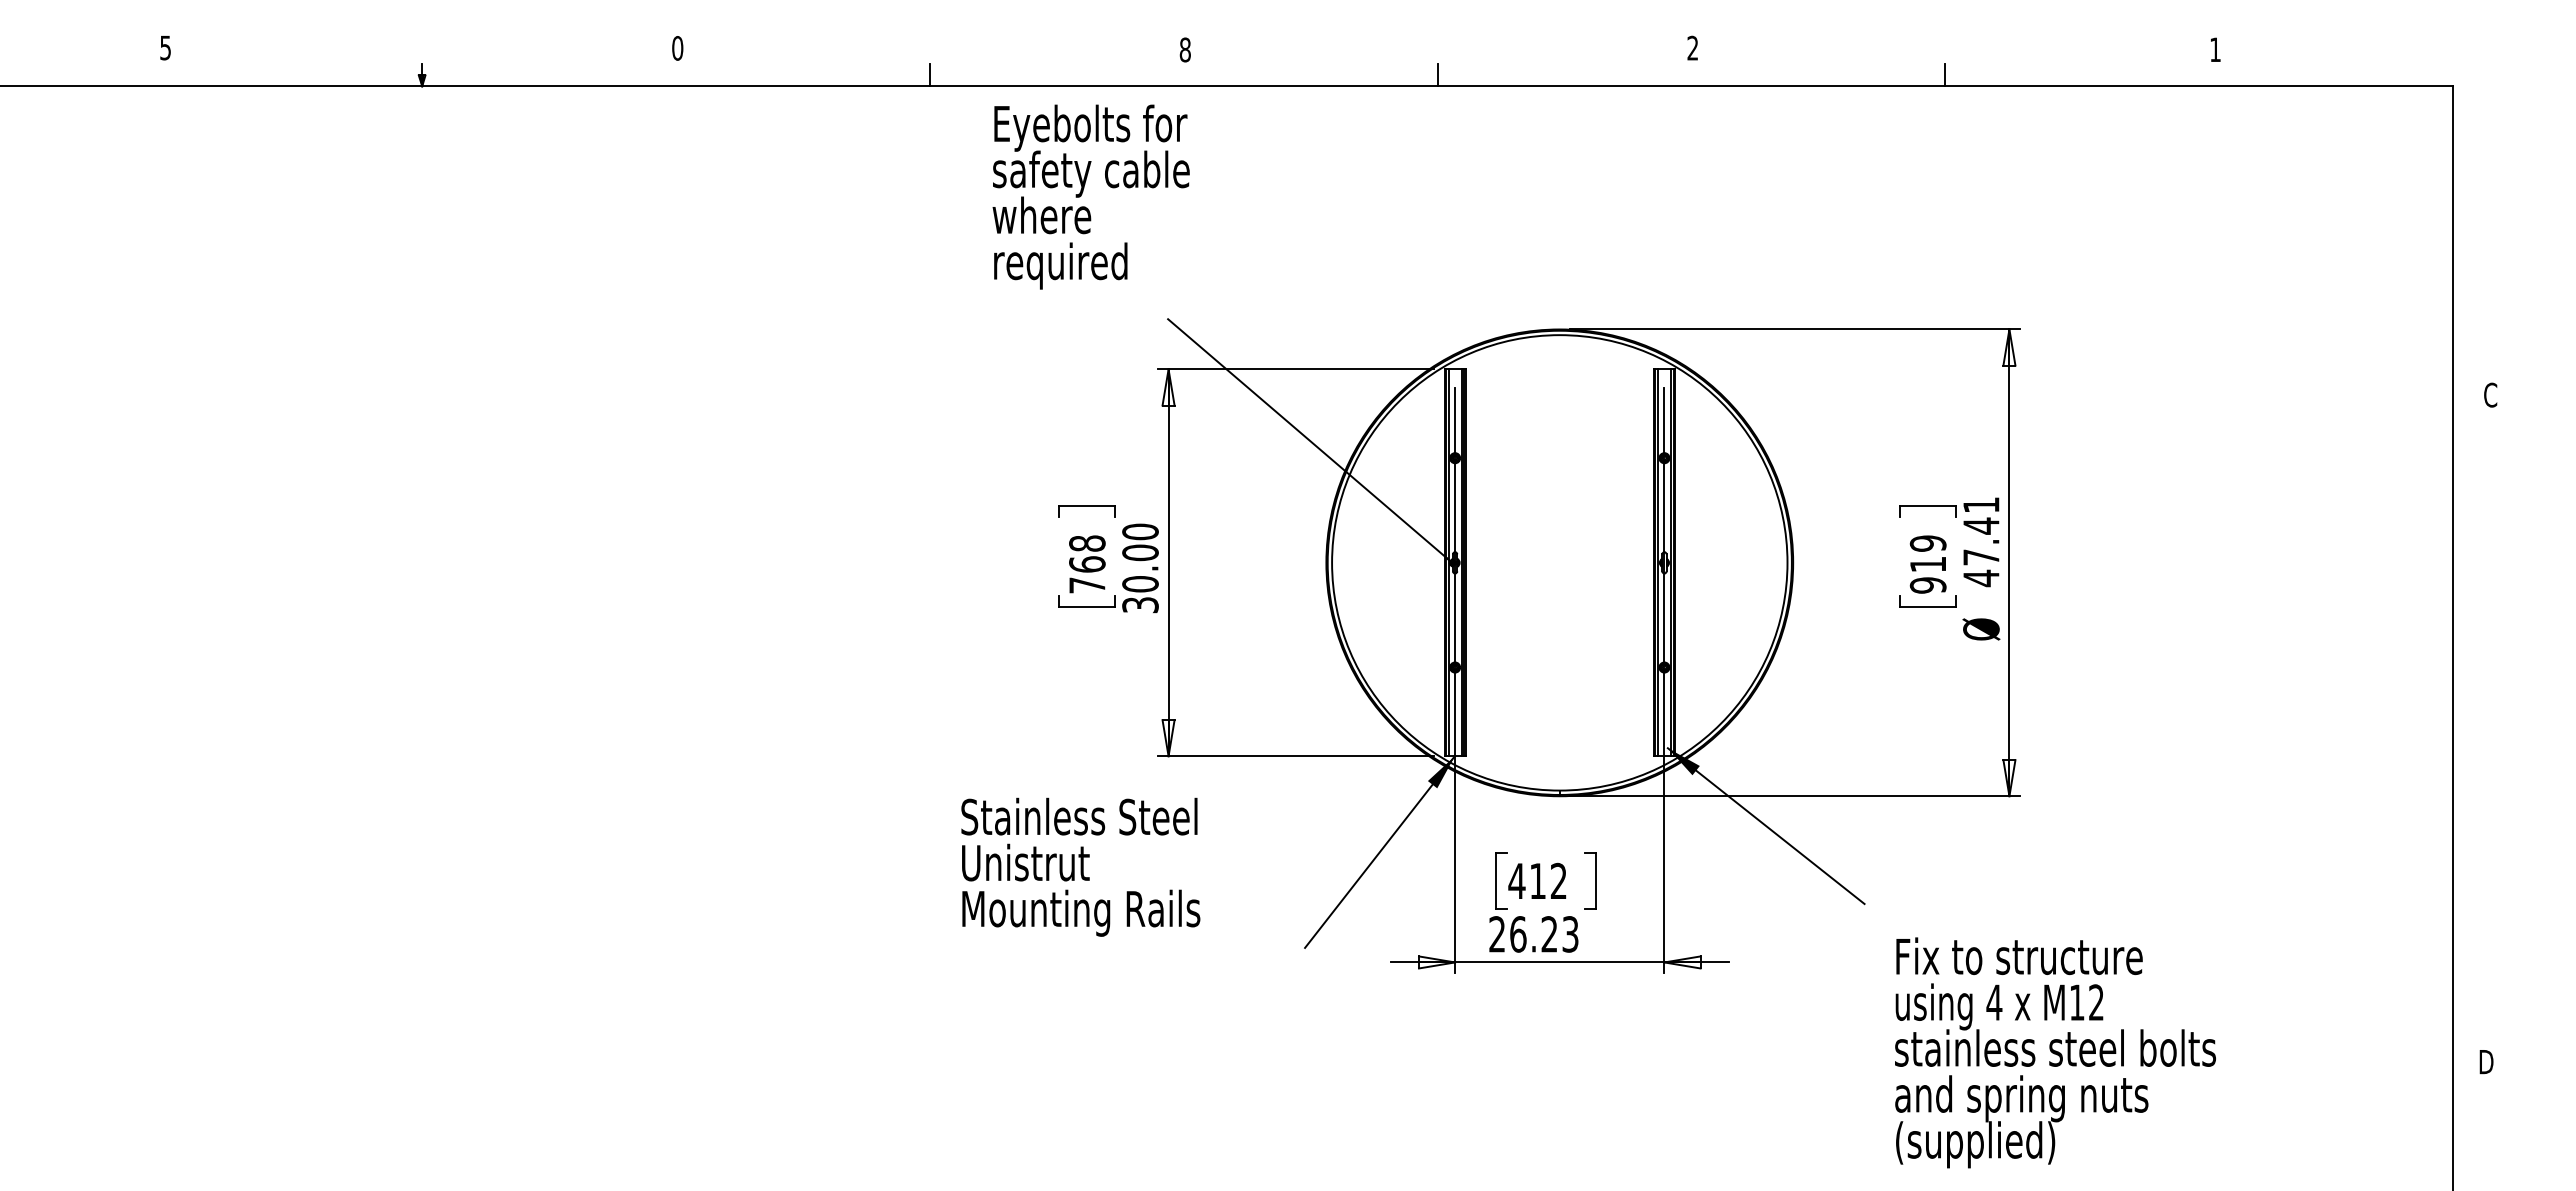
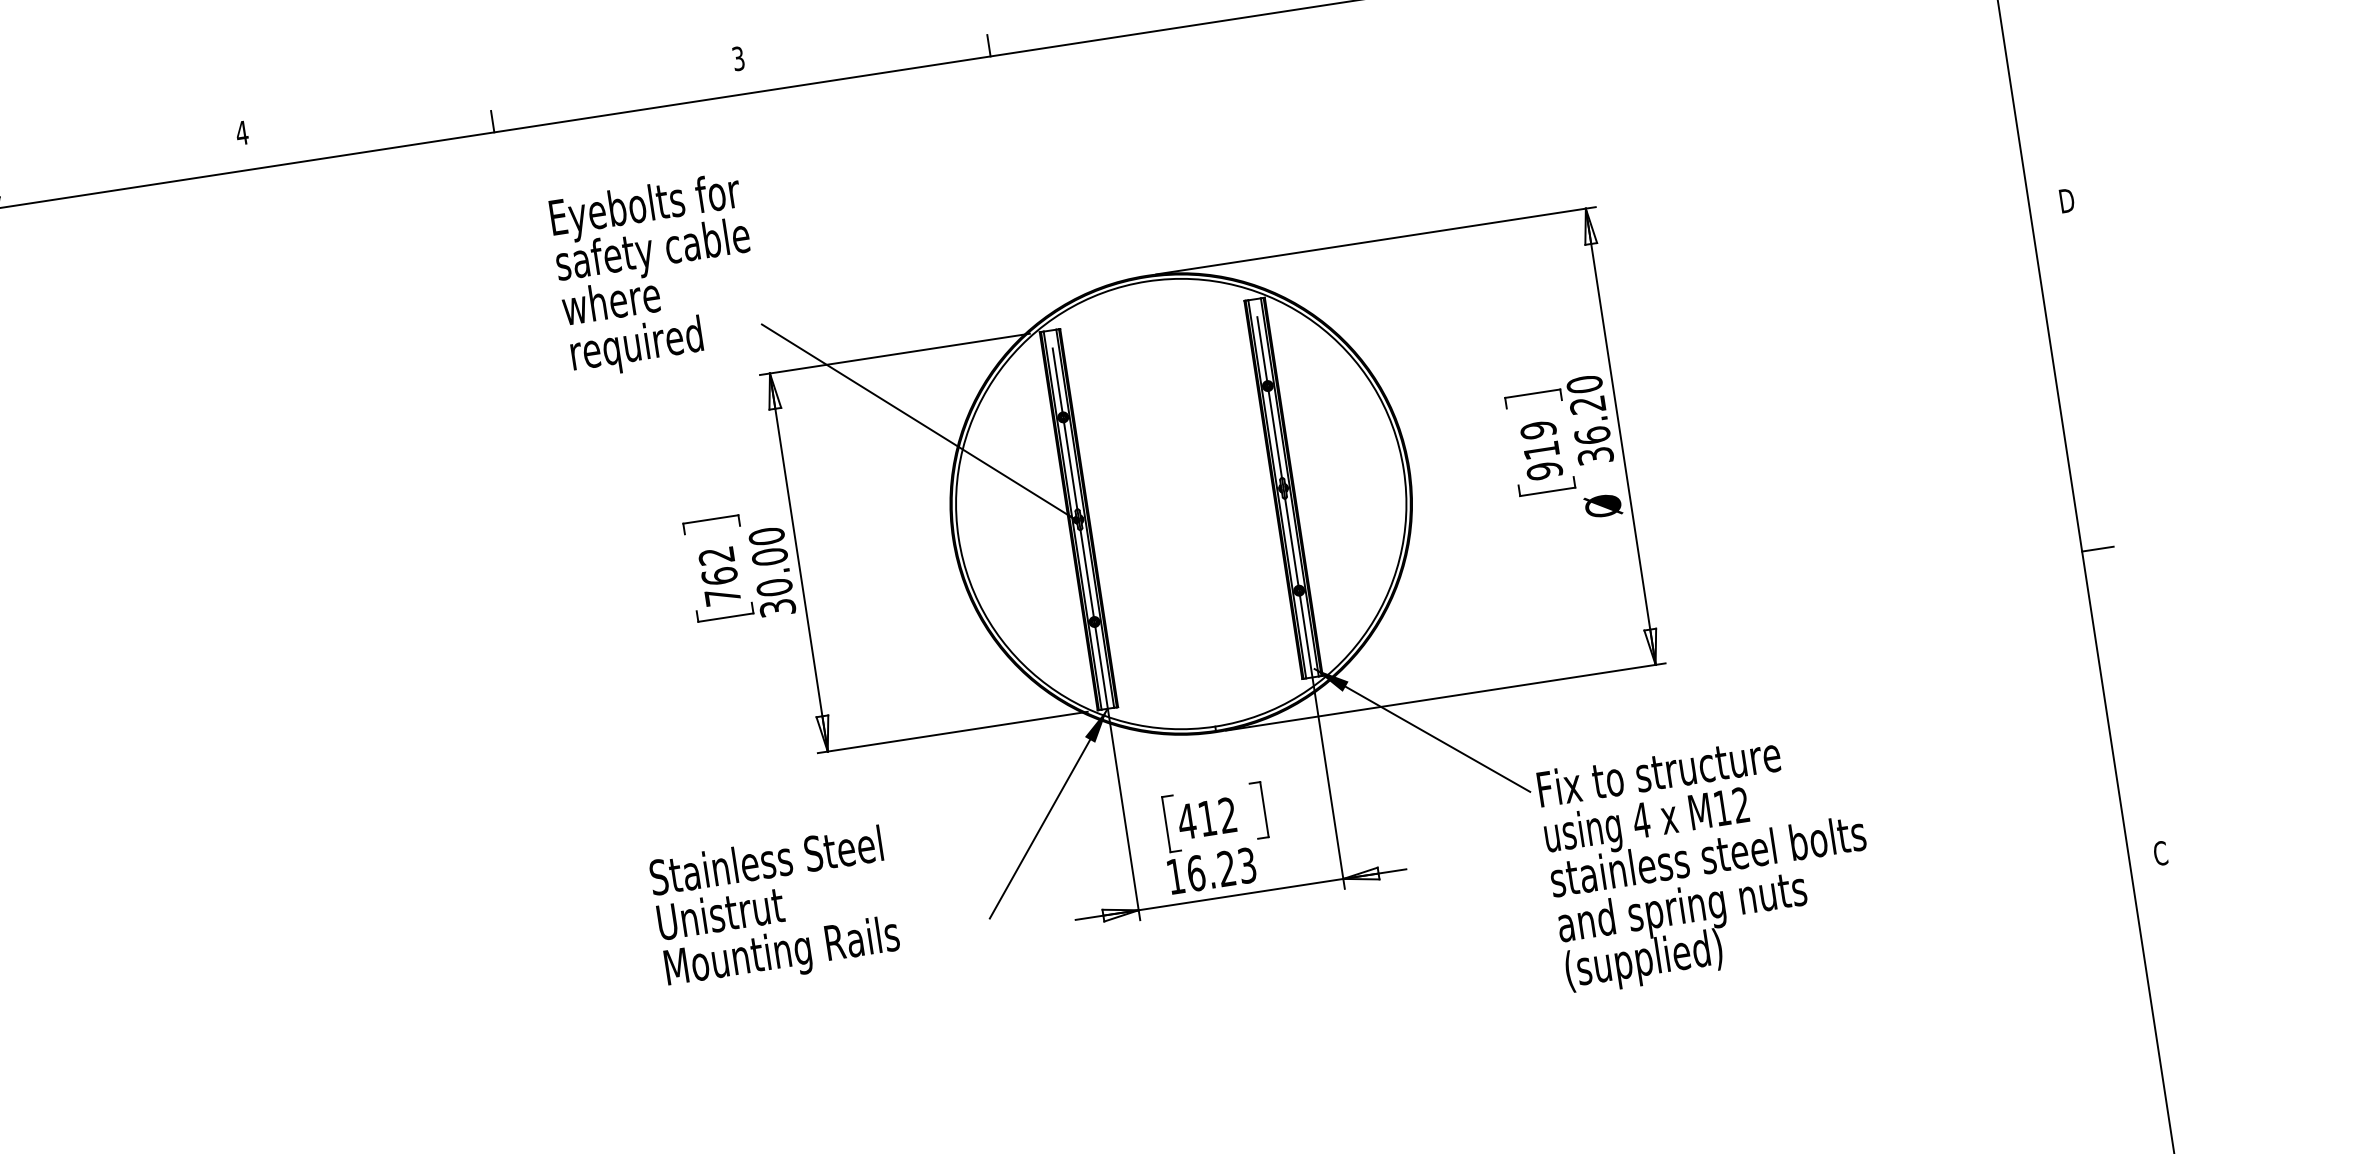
text: (677, 48) -> (241, 133), 0 -> 4
text: (1184, 49) -> (737, 58), 8 -> 3
text: (1090, 196) -> (655, 274), moved
text: (2491, 394) -> (2066, 200), C -> D
text: (1981, 541) -> (1590, 420), 47.41 -> 36.20
text: (1087, 543) -> (716, 555), 768 -> 762
line: (2469, 748) -> (2098, 549), added
text: (1080, 866) -> (774, 908), moved
text: (1496, 934) -> (1174, 876), 26.23 -> 16.23
text: (2055, 1052) -> (1708, 860), moved
text: (2486, 1061) -> (2161, 852), D -> C

